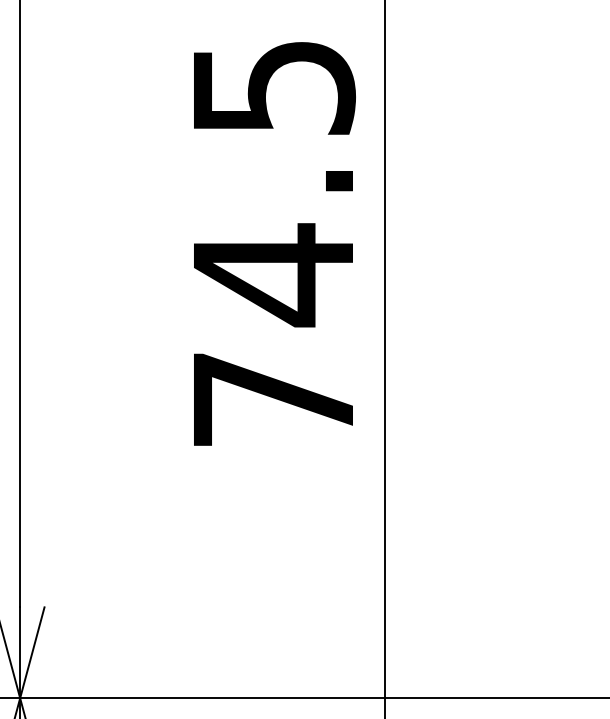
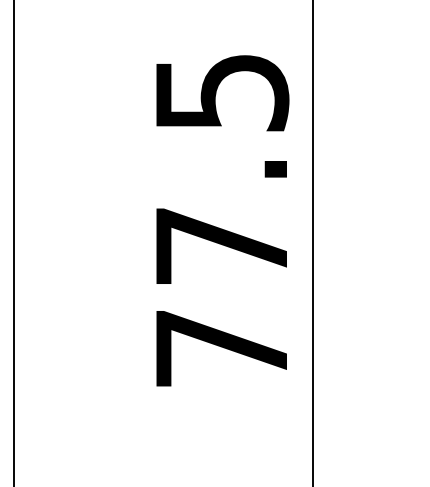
text: (273, 275) -> (221, 246), 74.5 -> 77.5

